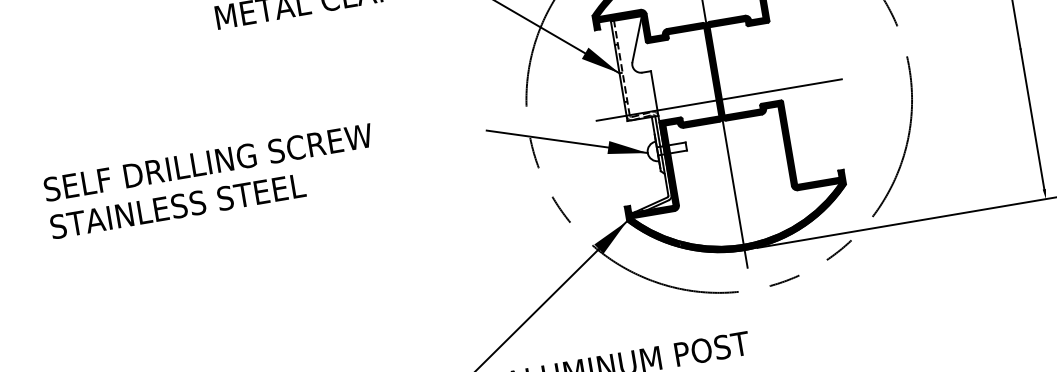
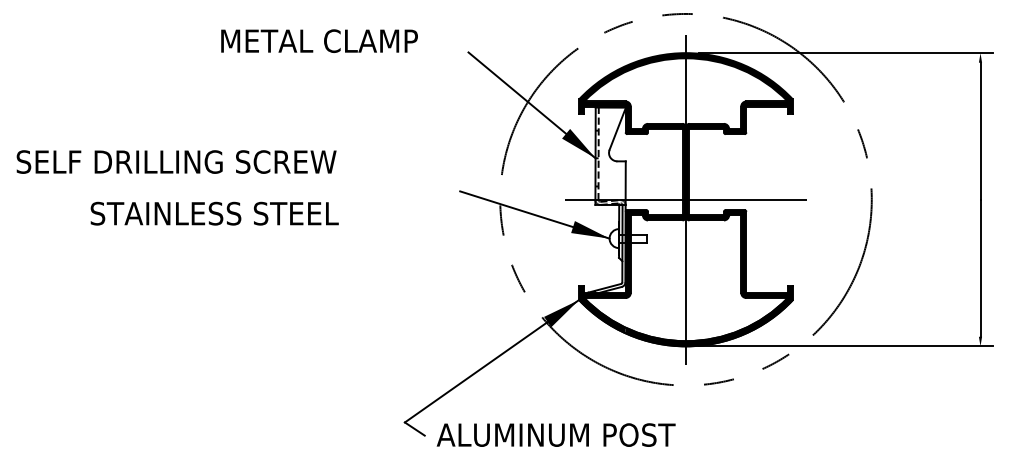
text: (208, 162) -> (176, 161), moved
text: (177, 206) -> (214, 213), moved

